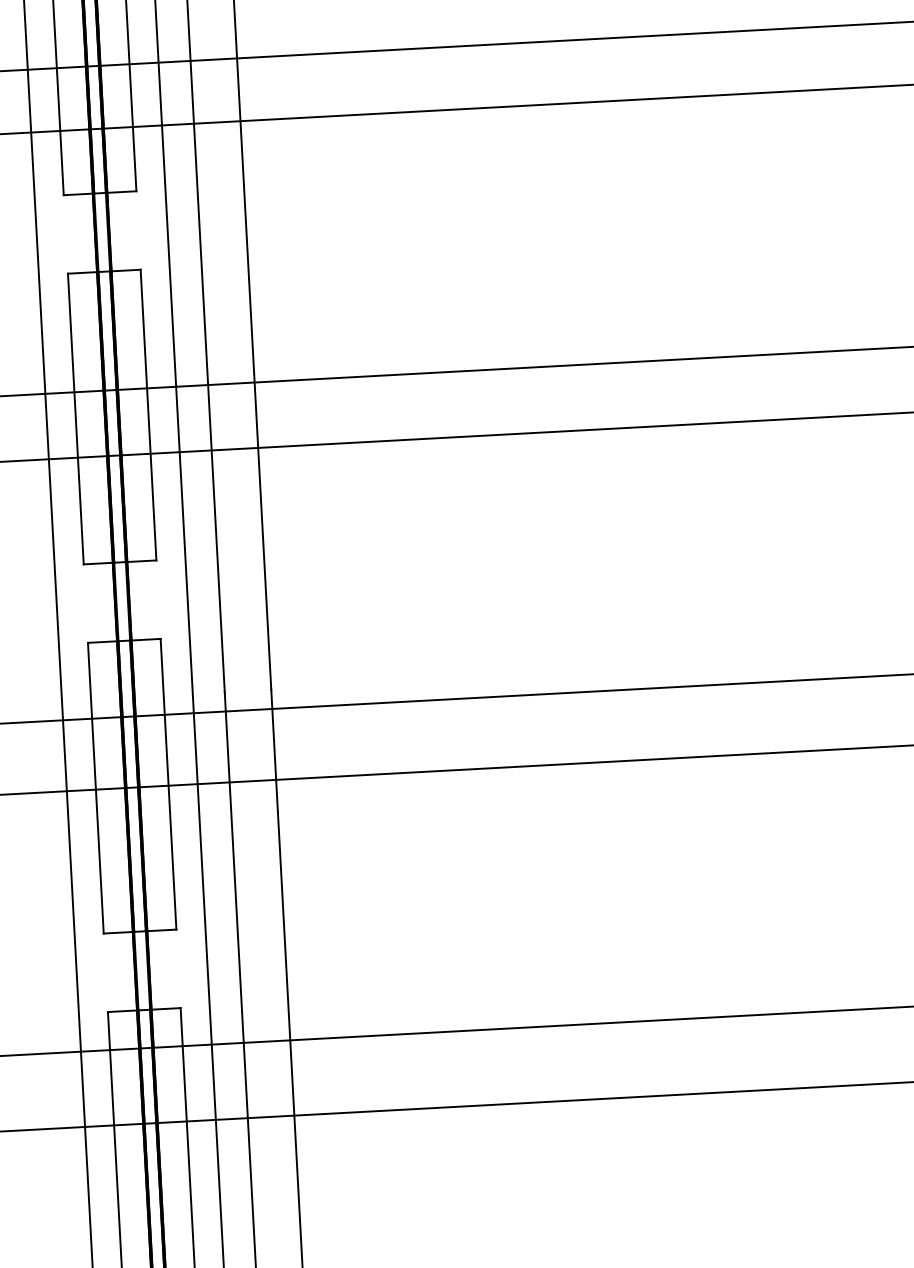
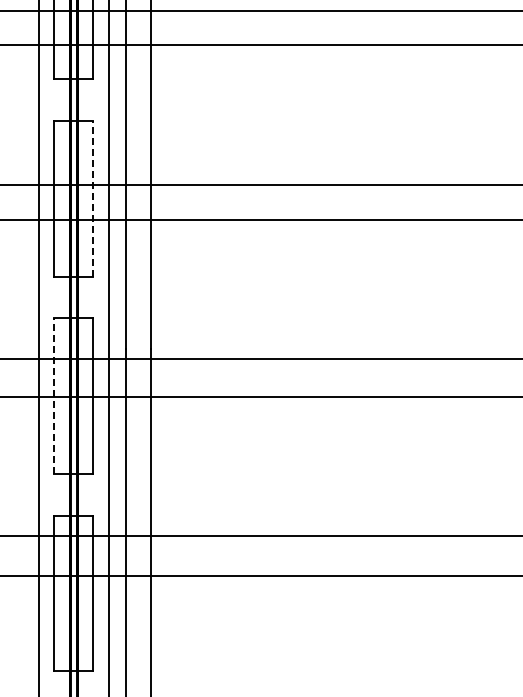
line: (149, 414) -> (93, 198), solid -> dashed
line: (96, 788) -> (54, 396), solid -> dashed

